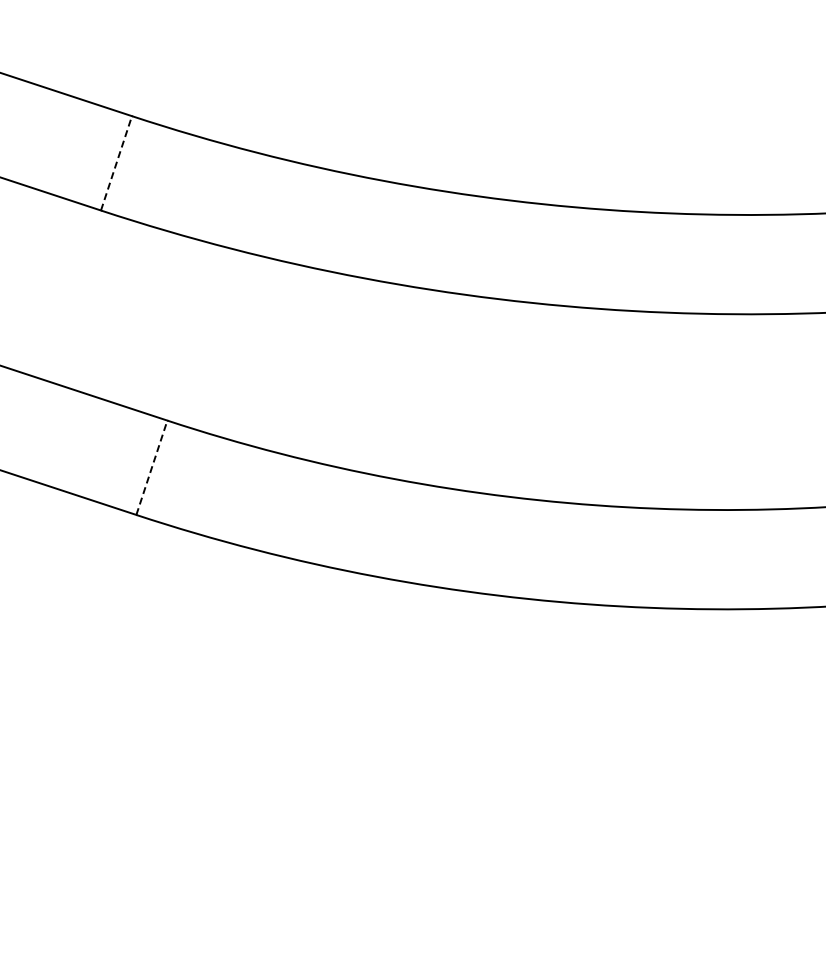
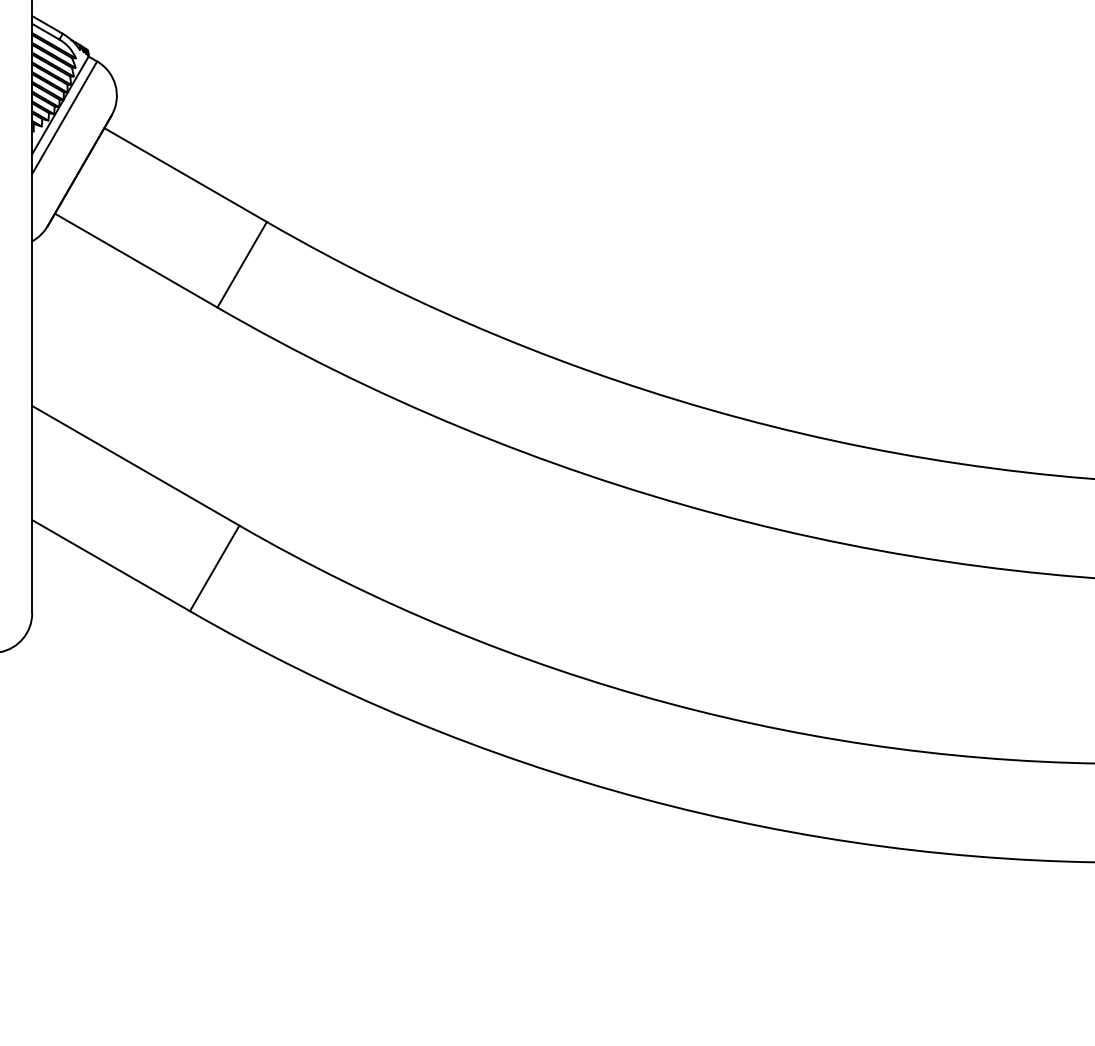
line: (116, 163) -> (242, 264), dashed -> solid
line: (151, 466) -> (214, 567), dashed -> solid

